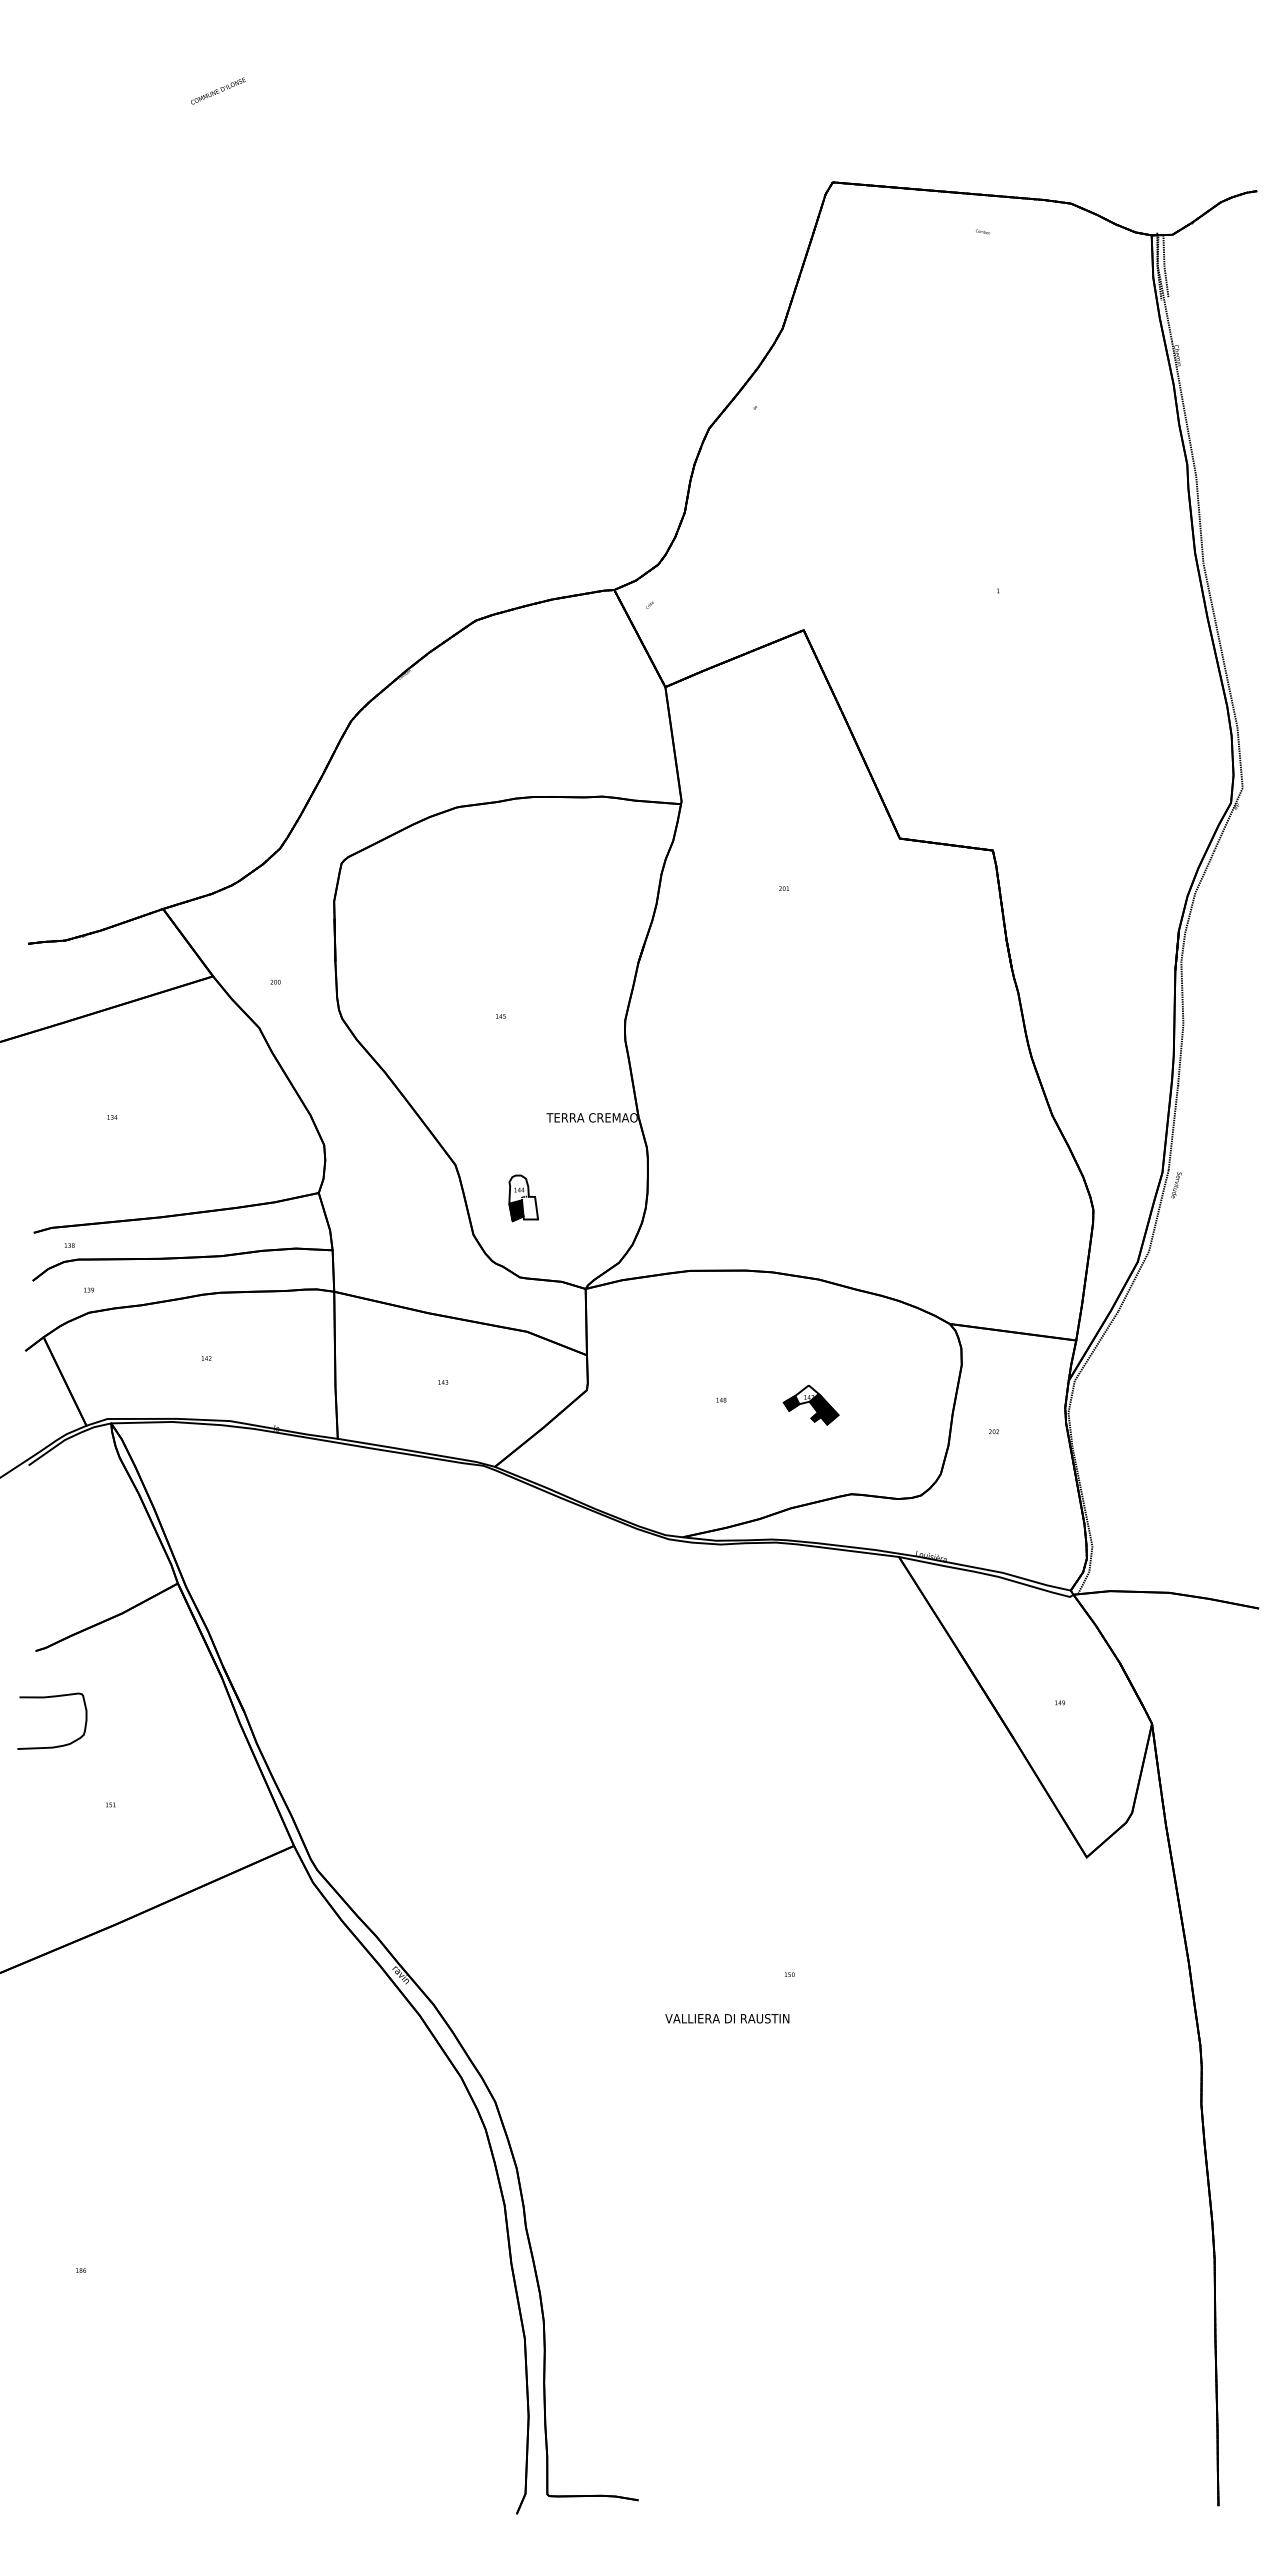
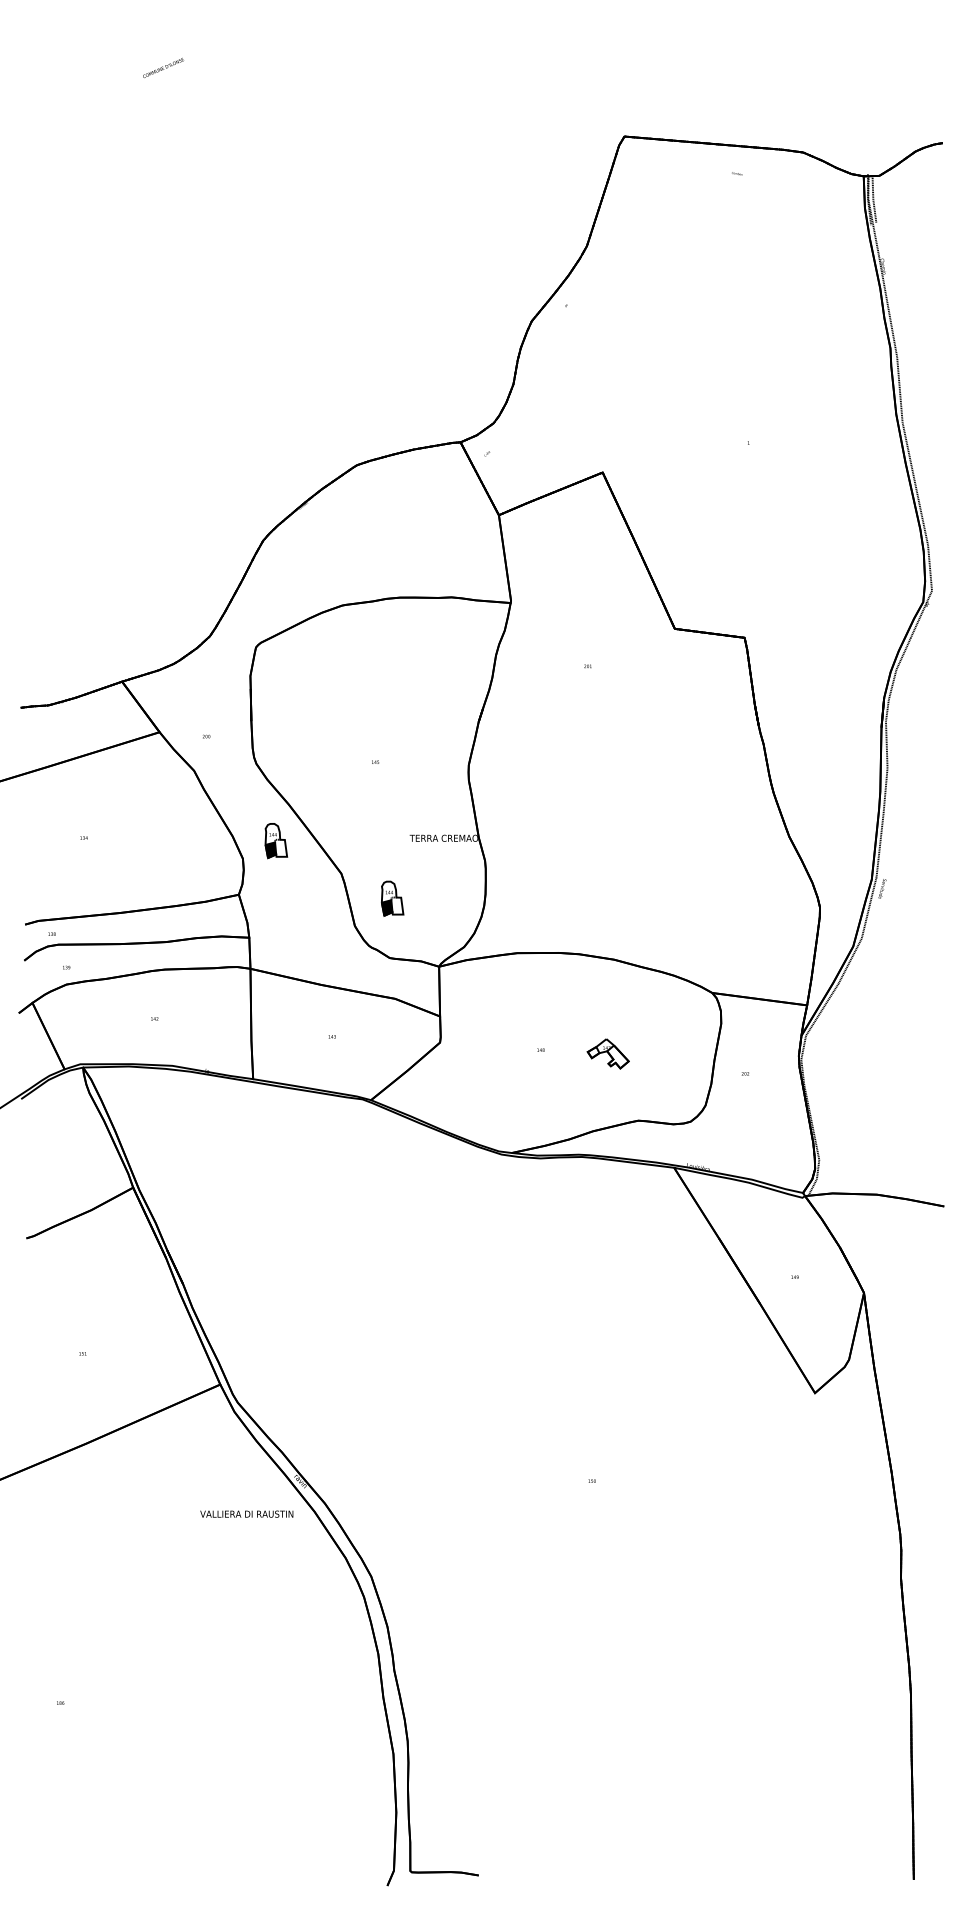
part: (368, 1121) -> (276, 841), added
fill: (791, 1402) -> (593, 1051), removed
fill: (823, 1409) -> (617, 1057), removed
curve: (46, 1698) -> (34, 1273), removed
text: (727, 2018) -> (246, 1514), moved

